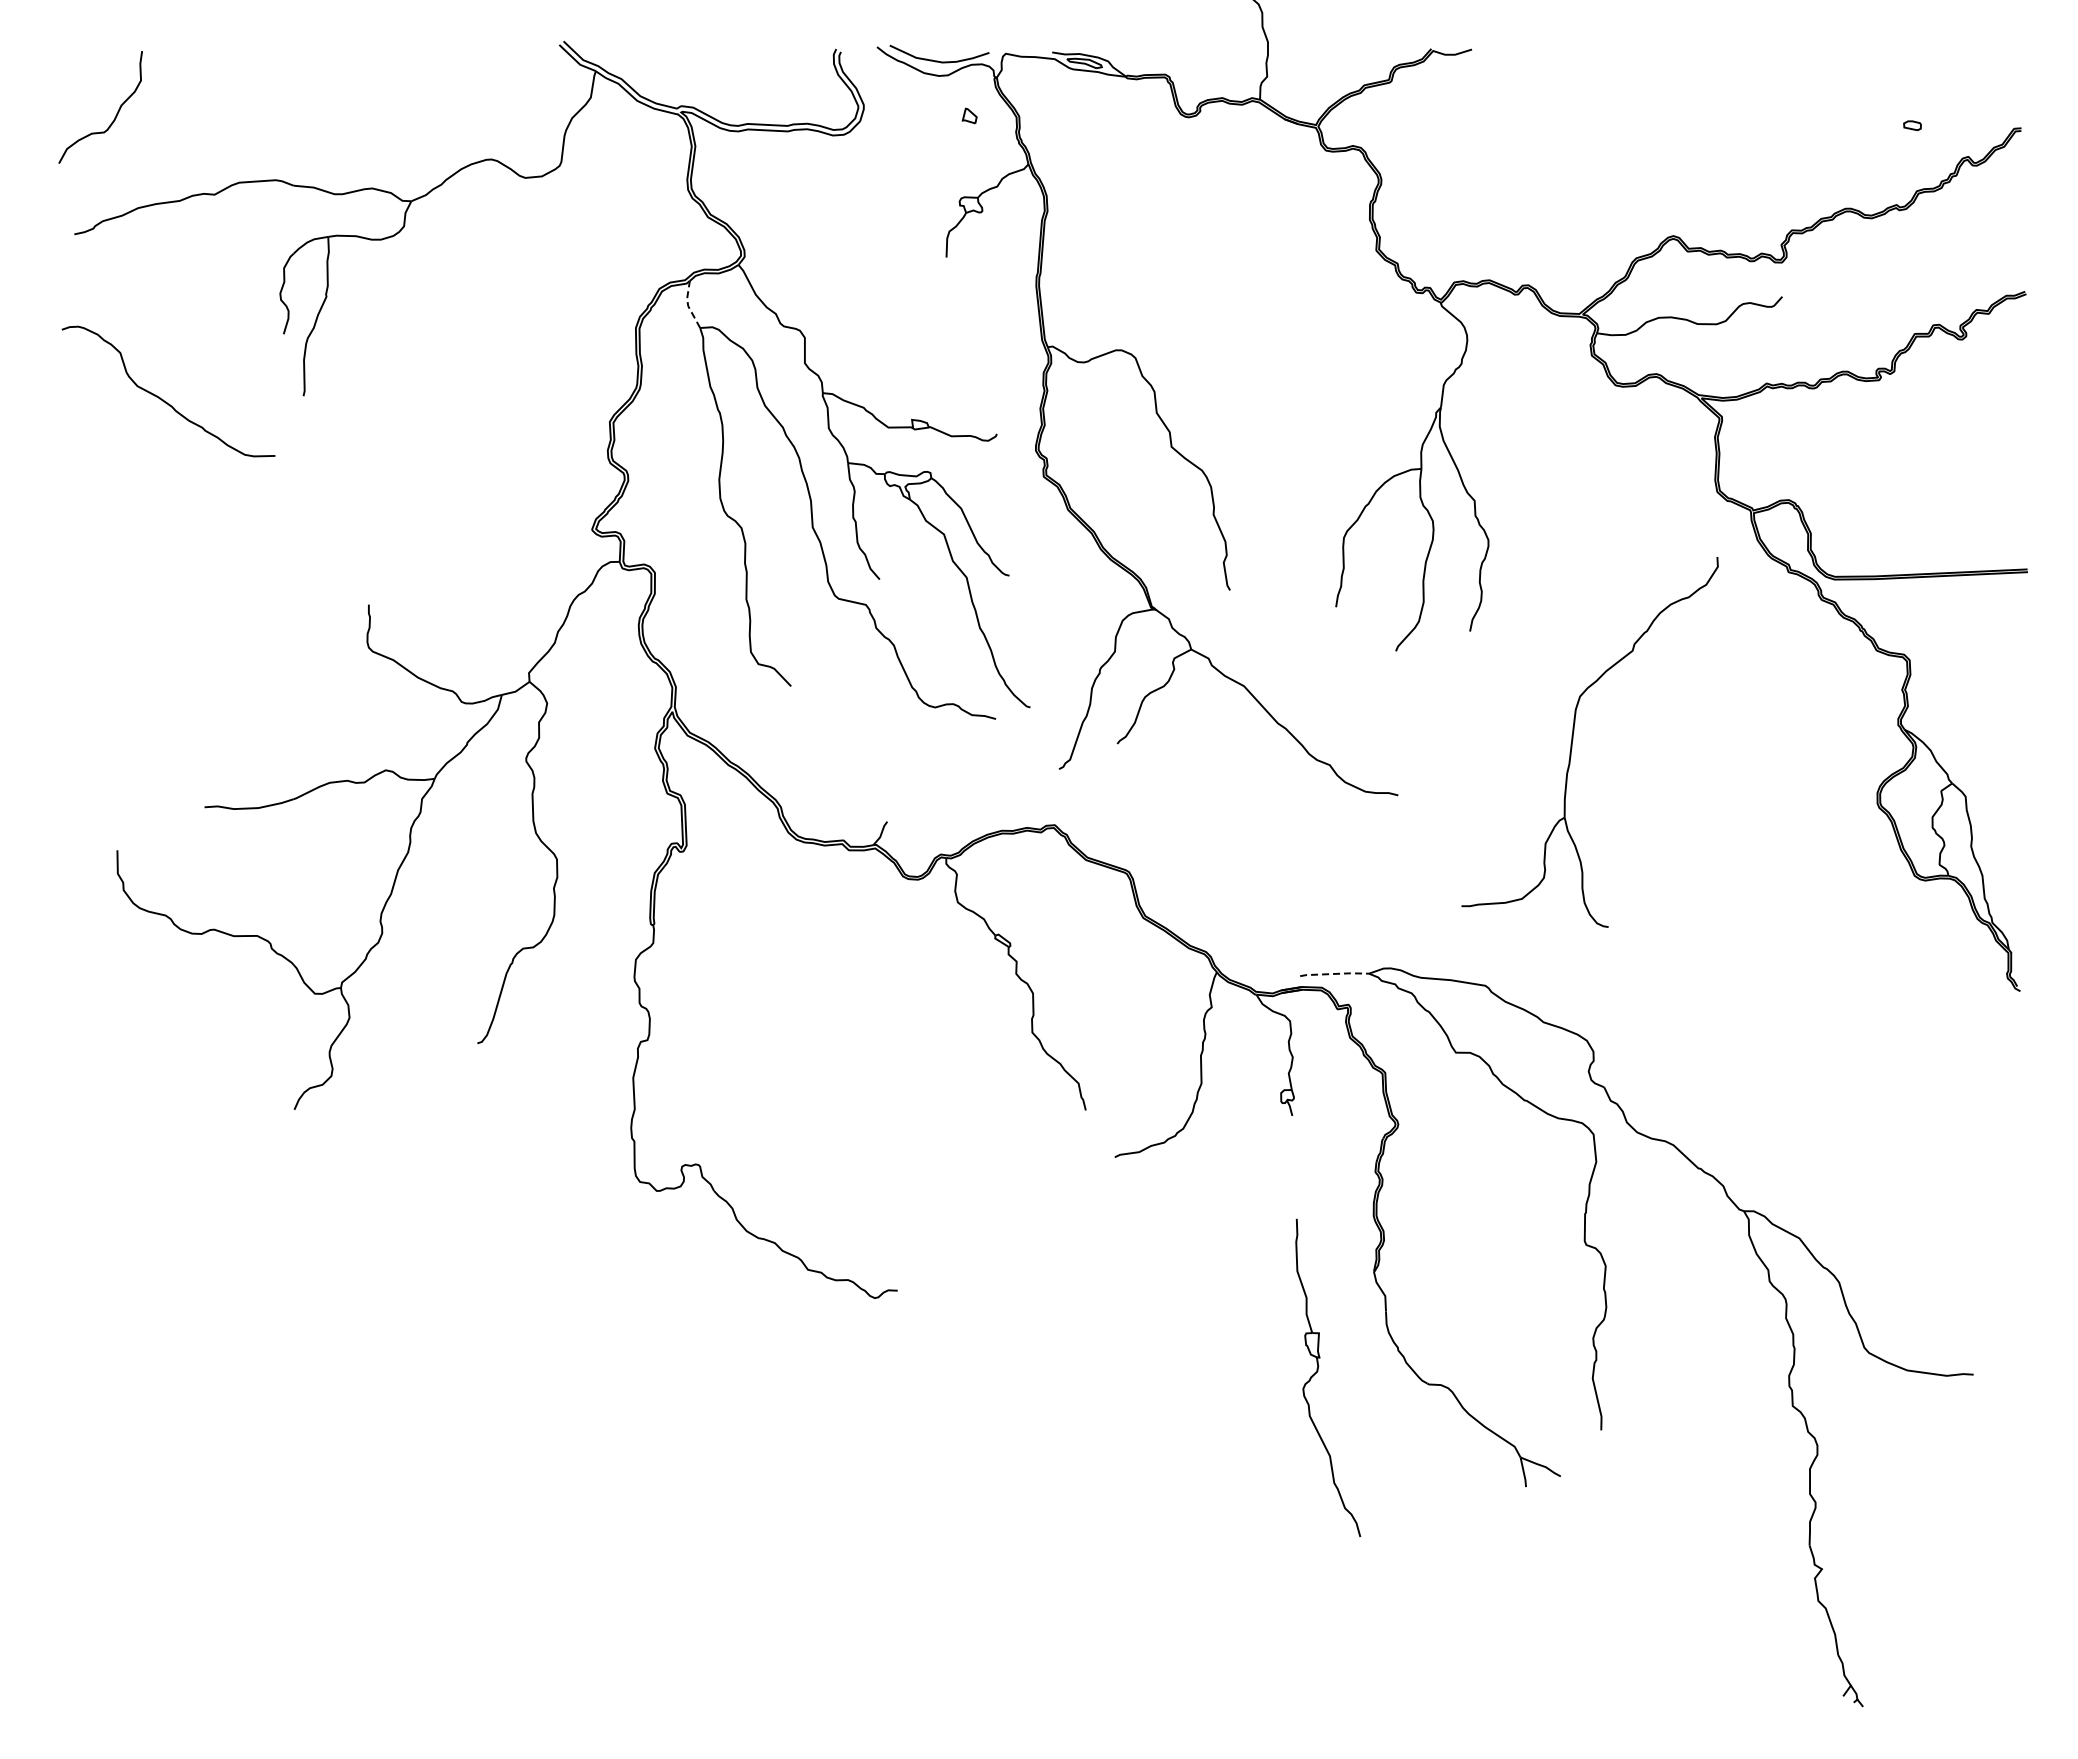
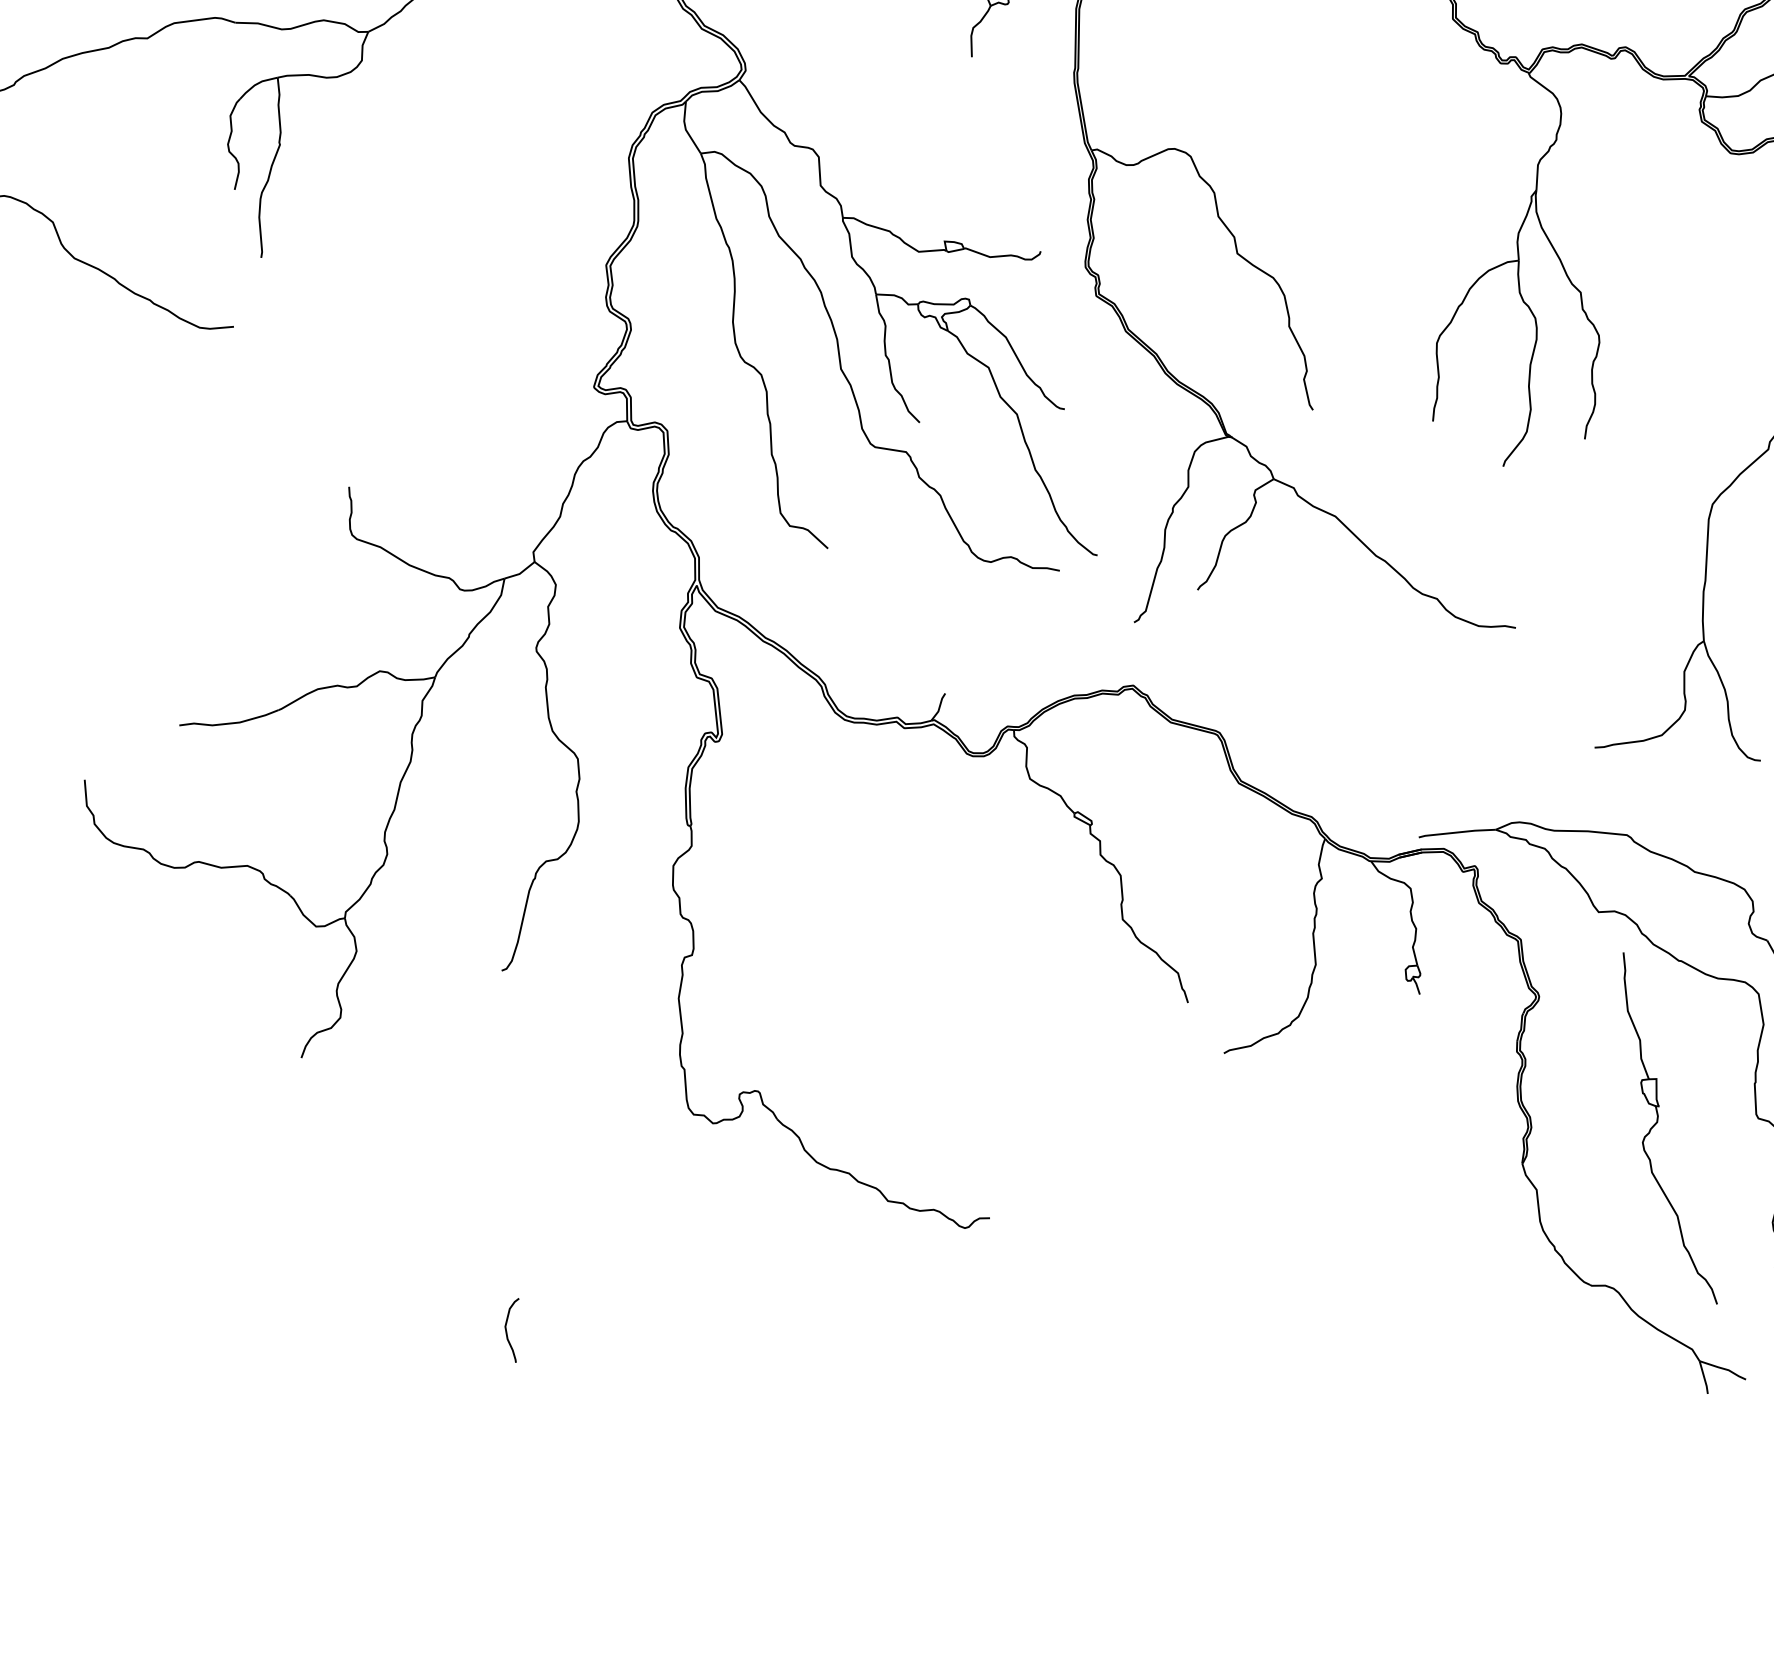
line: (688, 306) -> (686, 130), dashed -> solid
line: (1334, 973) -> (1457, 832), dashed -> solid
curve: (462, 1363) -> (507, 1330), added
part: (1318, 1371) -> (1658, 1121), moved

